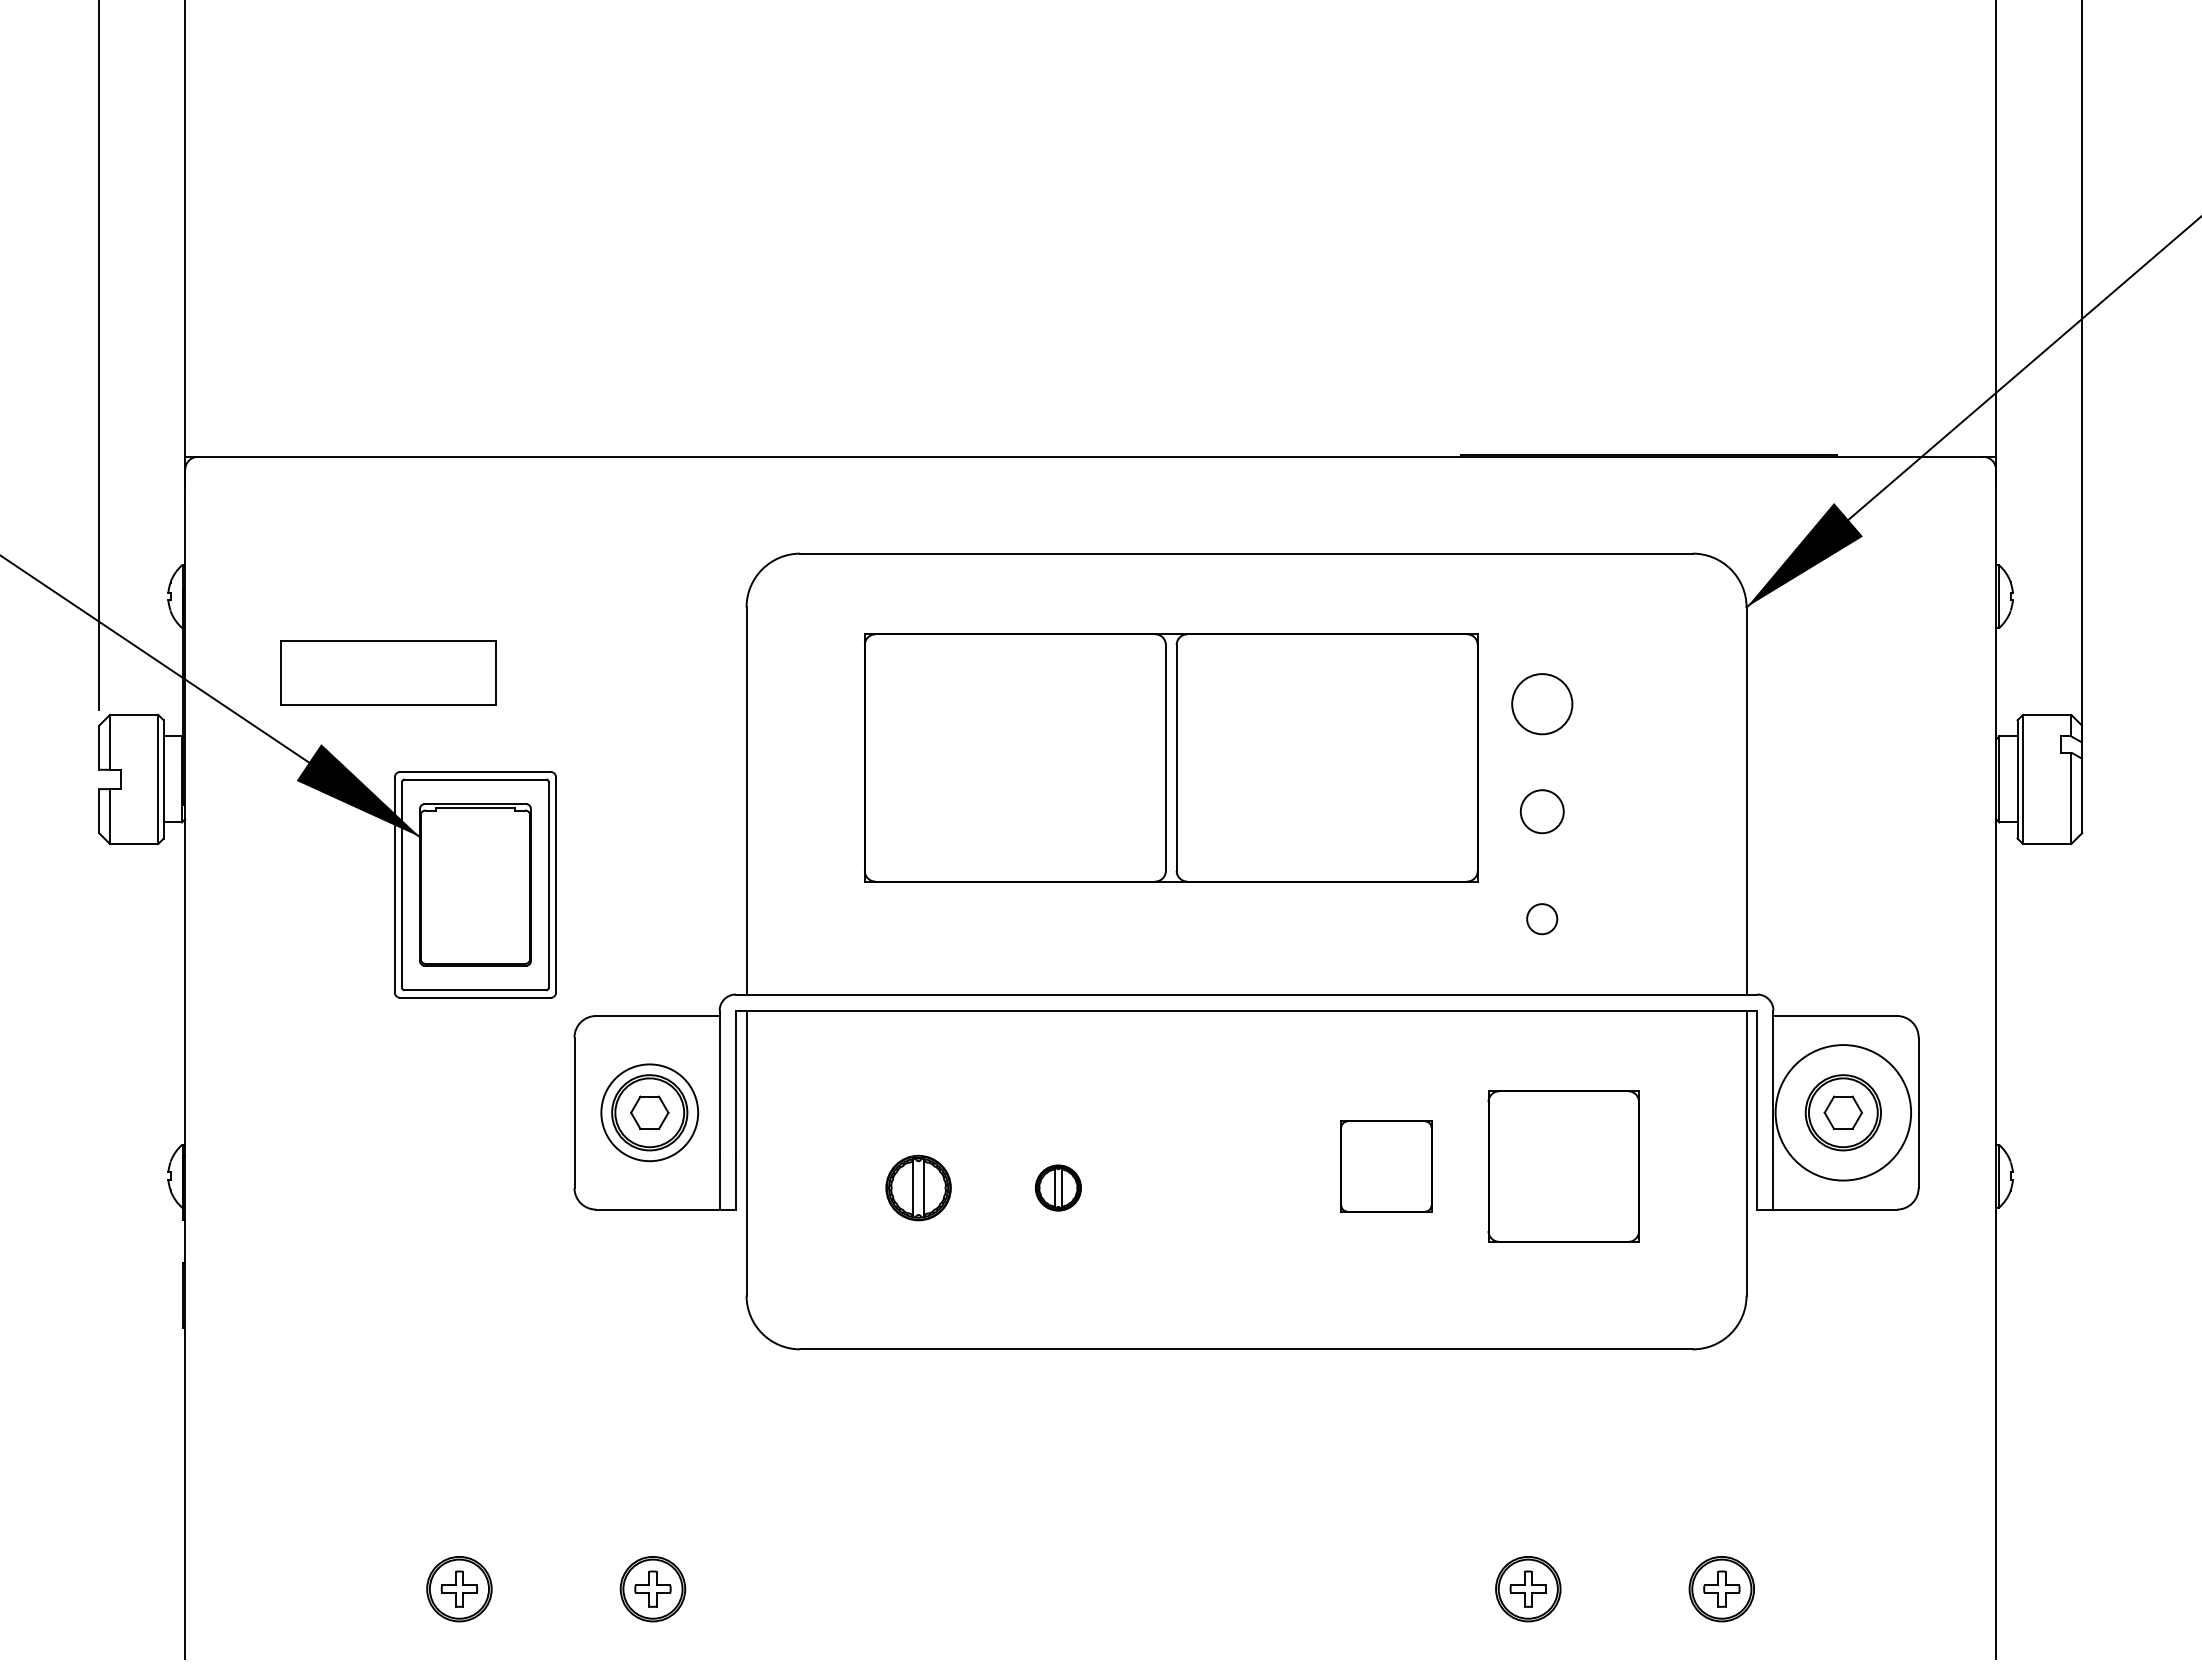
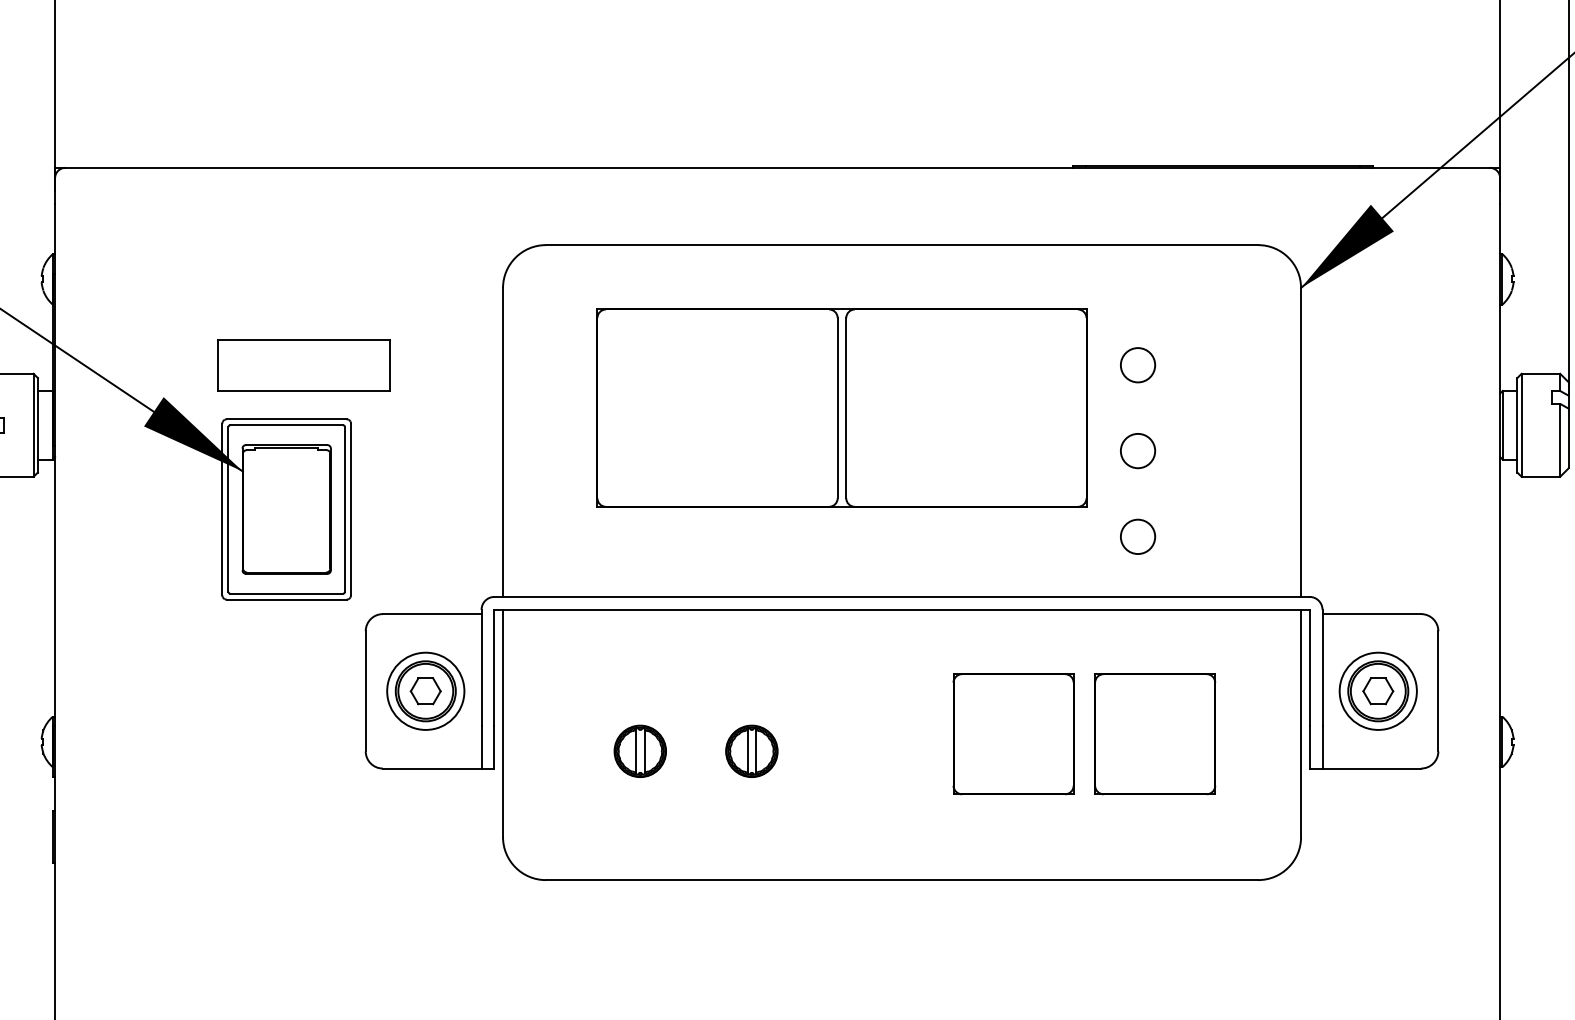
part: (388, 672) -> (304, 364), moved
circle: (1541, 703) -> (1137, 364), size x0.71
circle: (1541, 918) -> (1137, 536), size x1.43
circle: (1842, 1112) -> (1377, 691), size x0.71
part: (1386, 1166) -> (1013, 734), size x1.67
part: (1058, 1187) -> (751, 750), size x1.43

